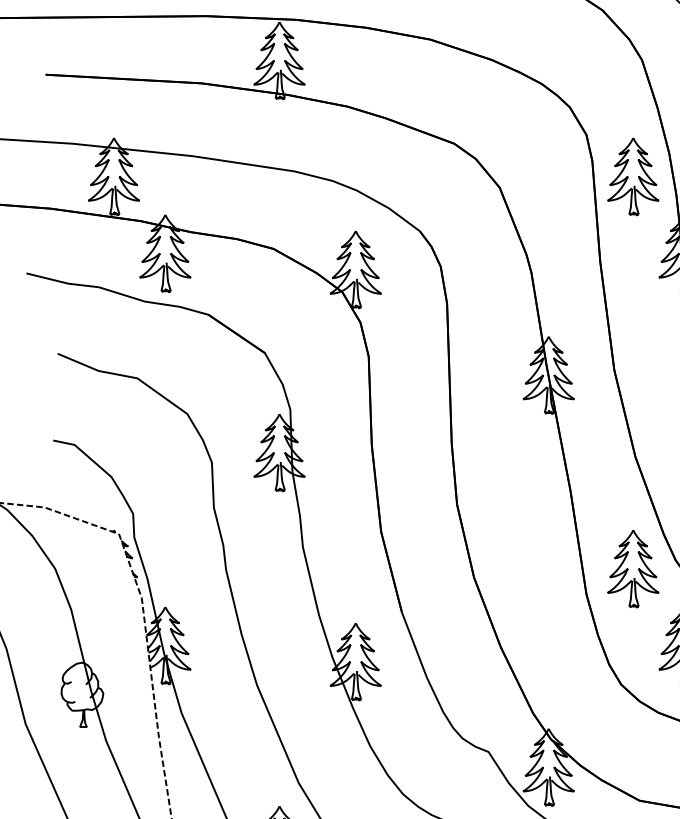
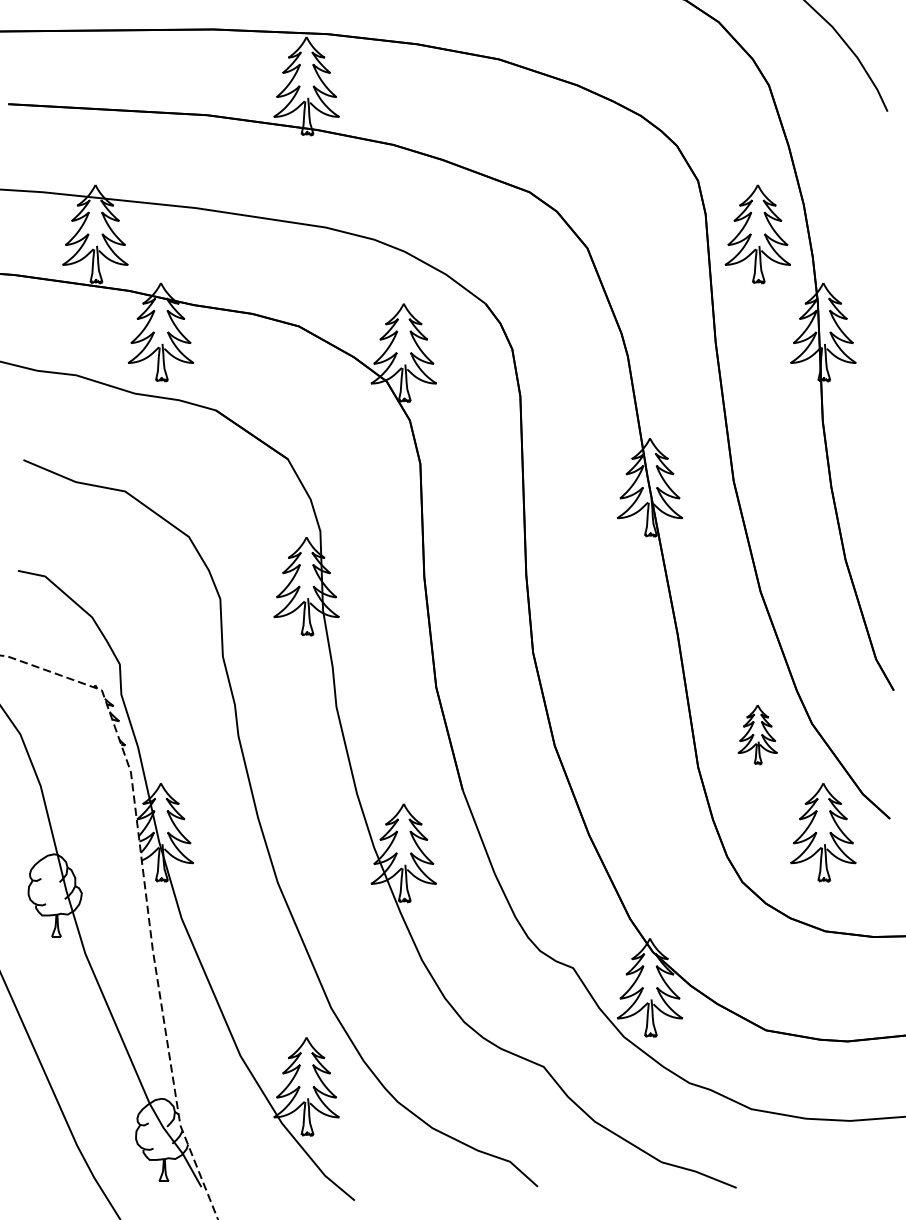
part: (632, 568) -> (757, 734), size x0.6

